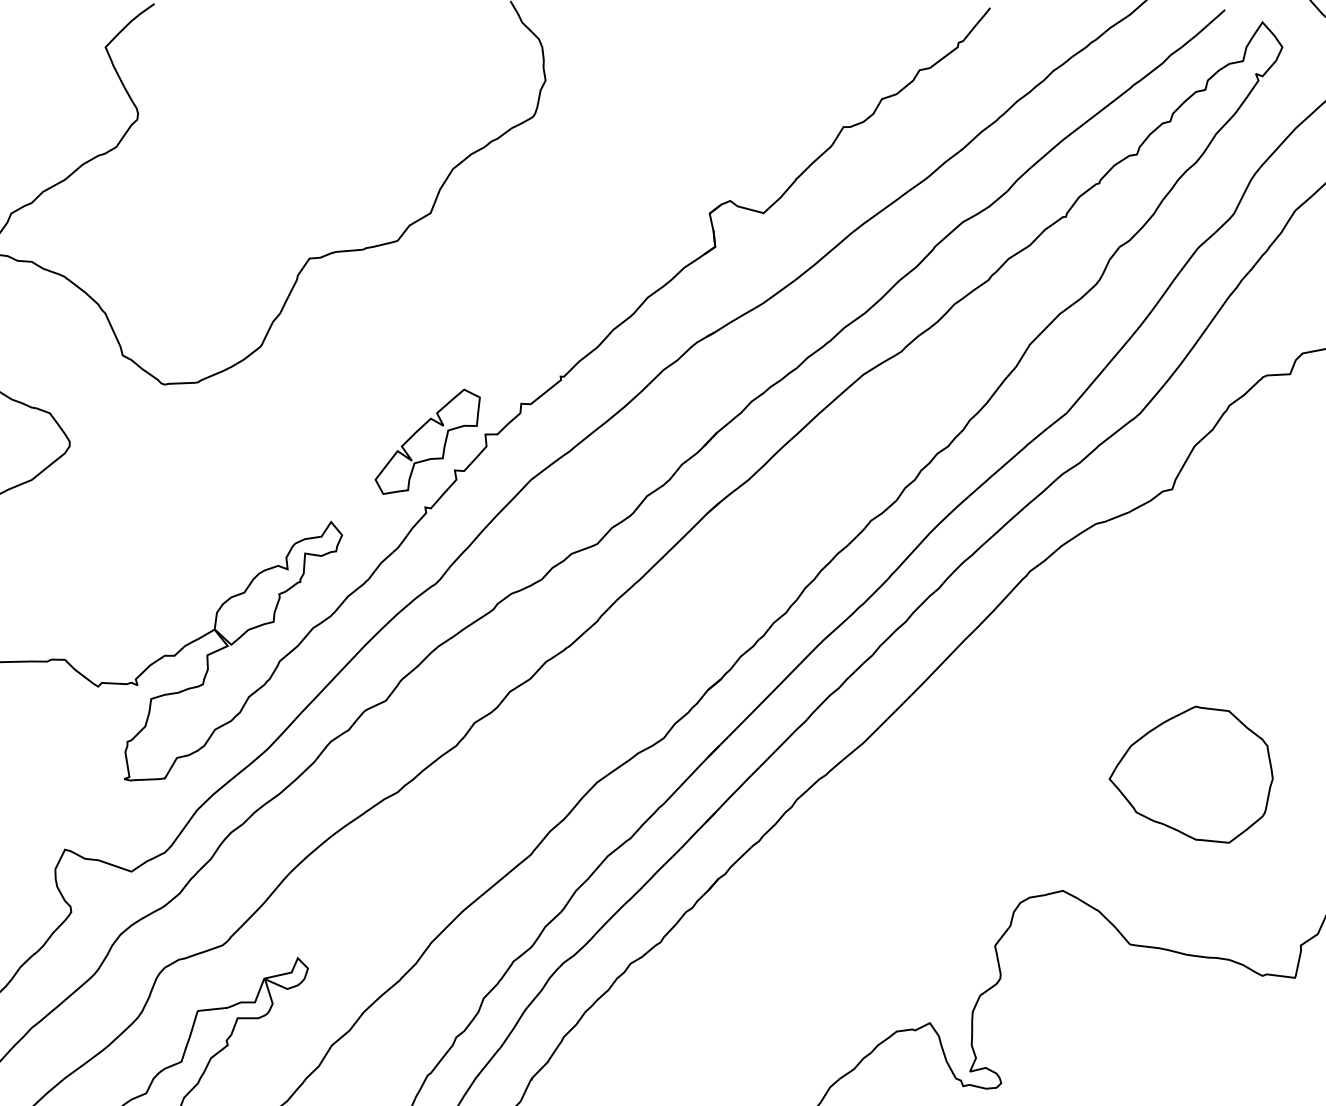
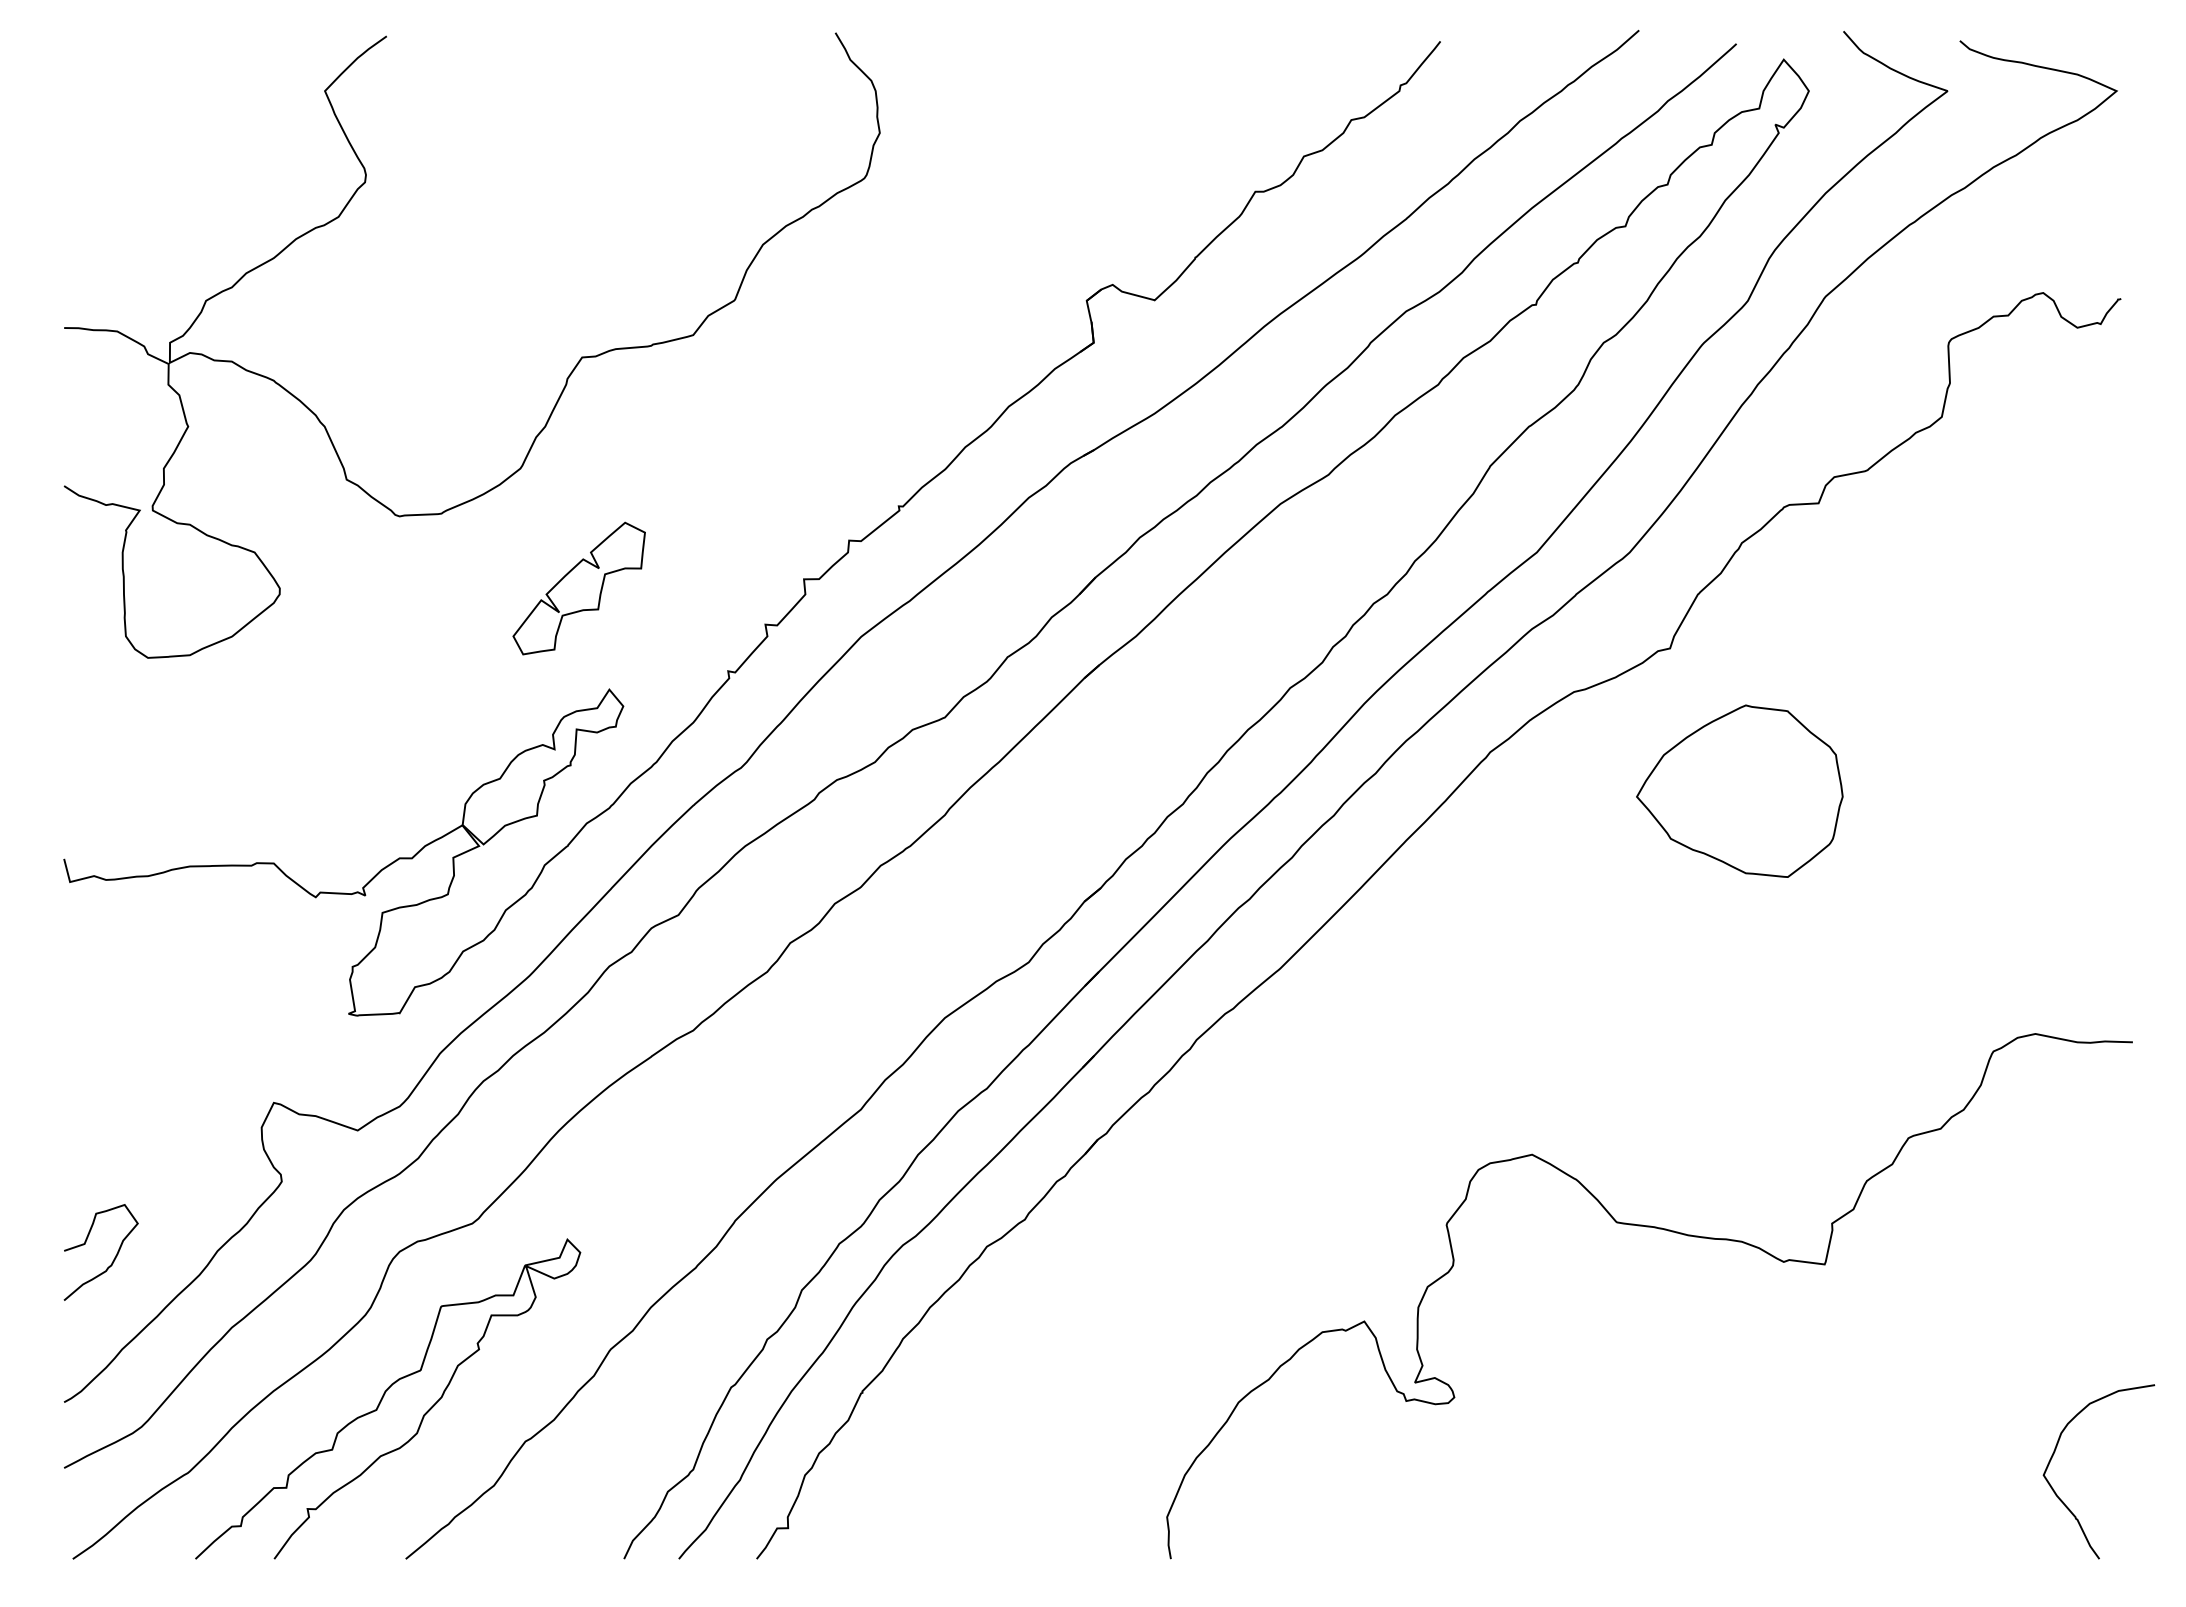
part: (427, 441) -> (578, 588), moved
part: (1190, 774) -> (1739, 790), moved

